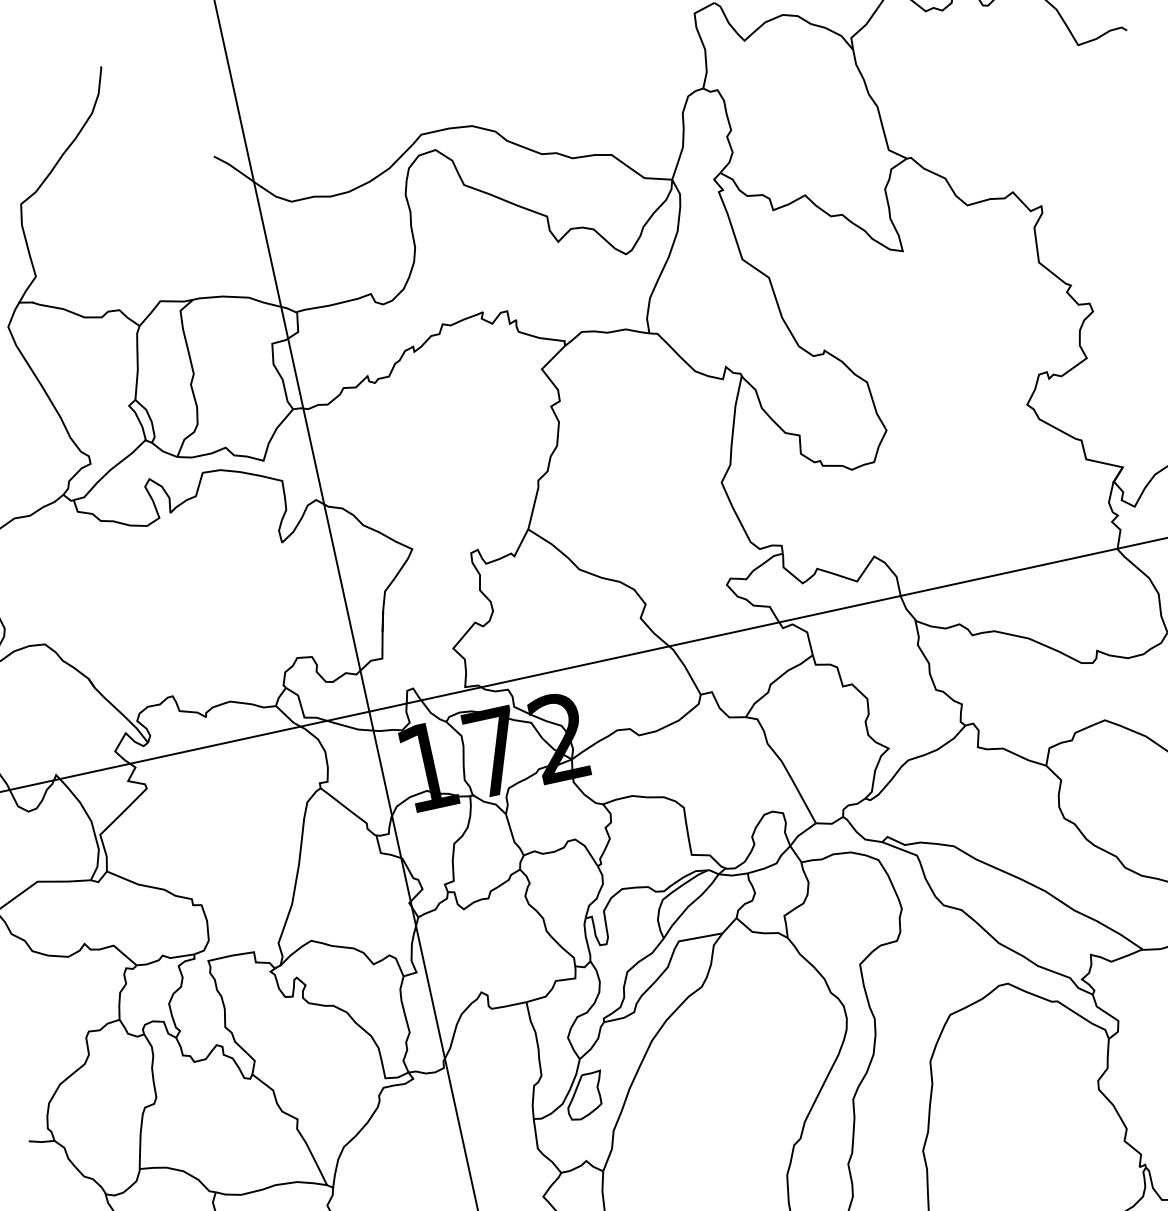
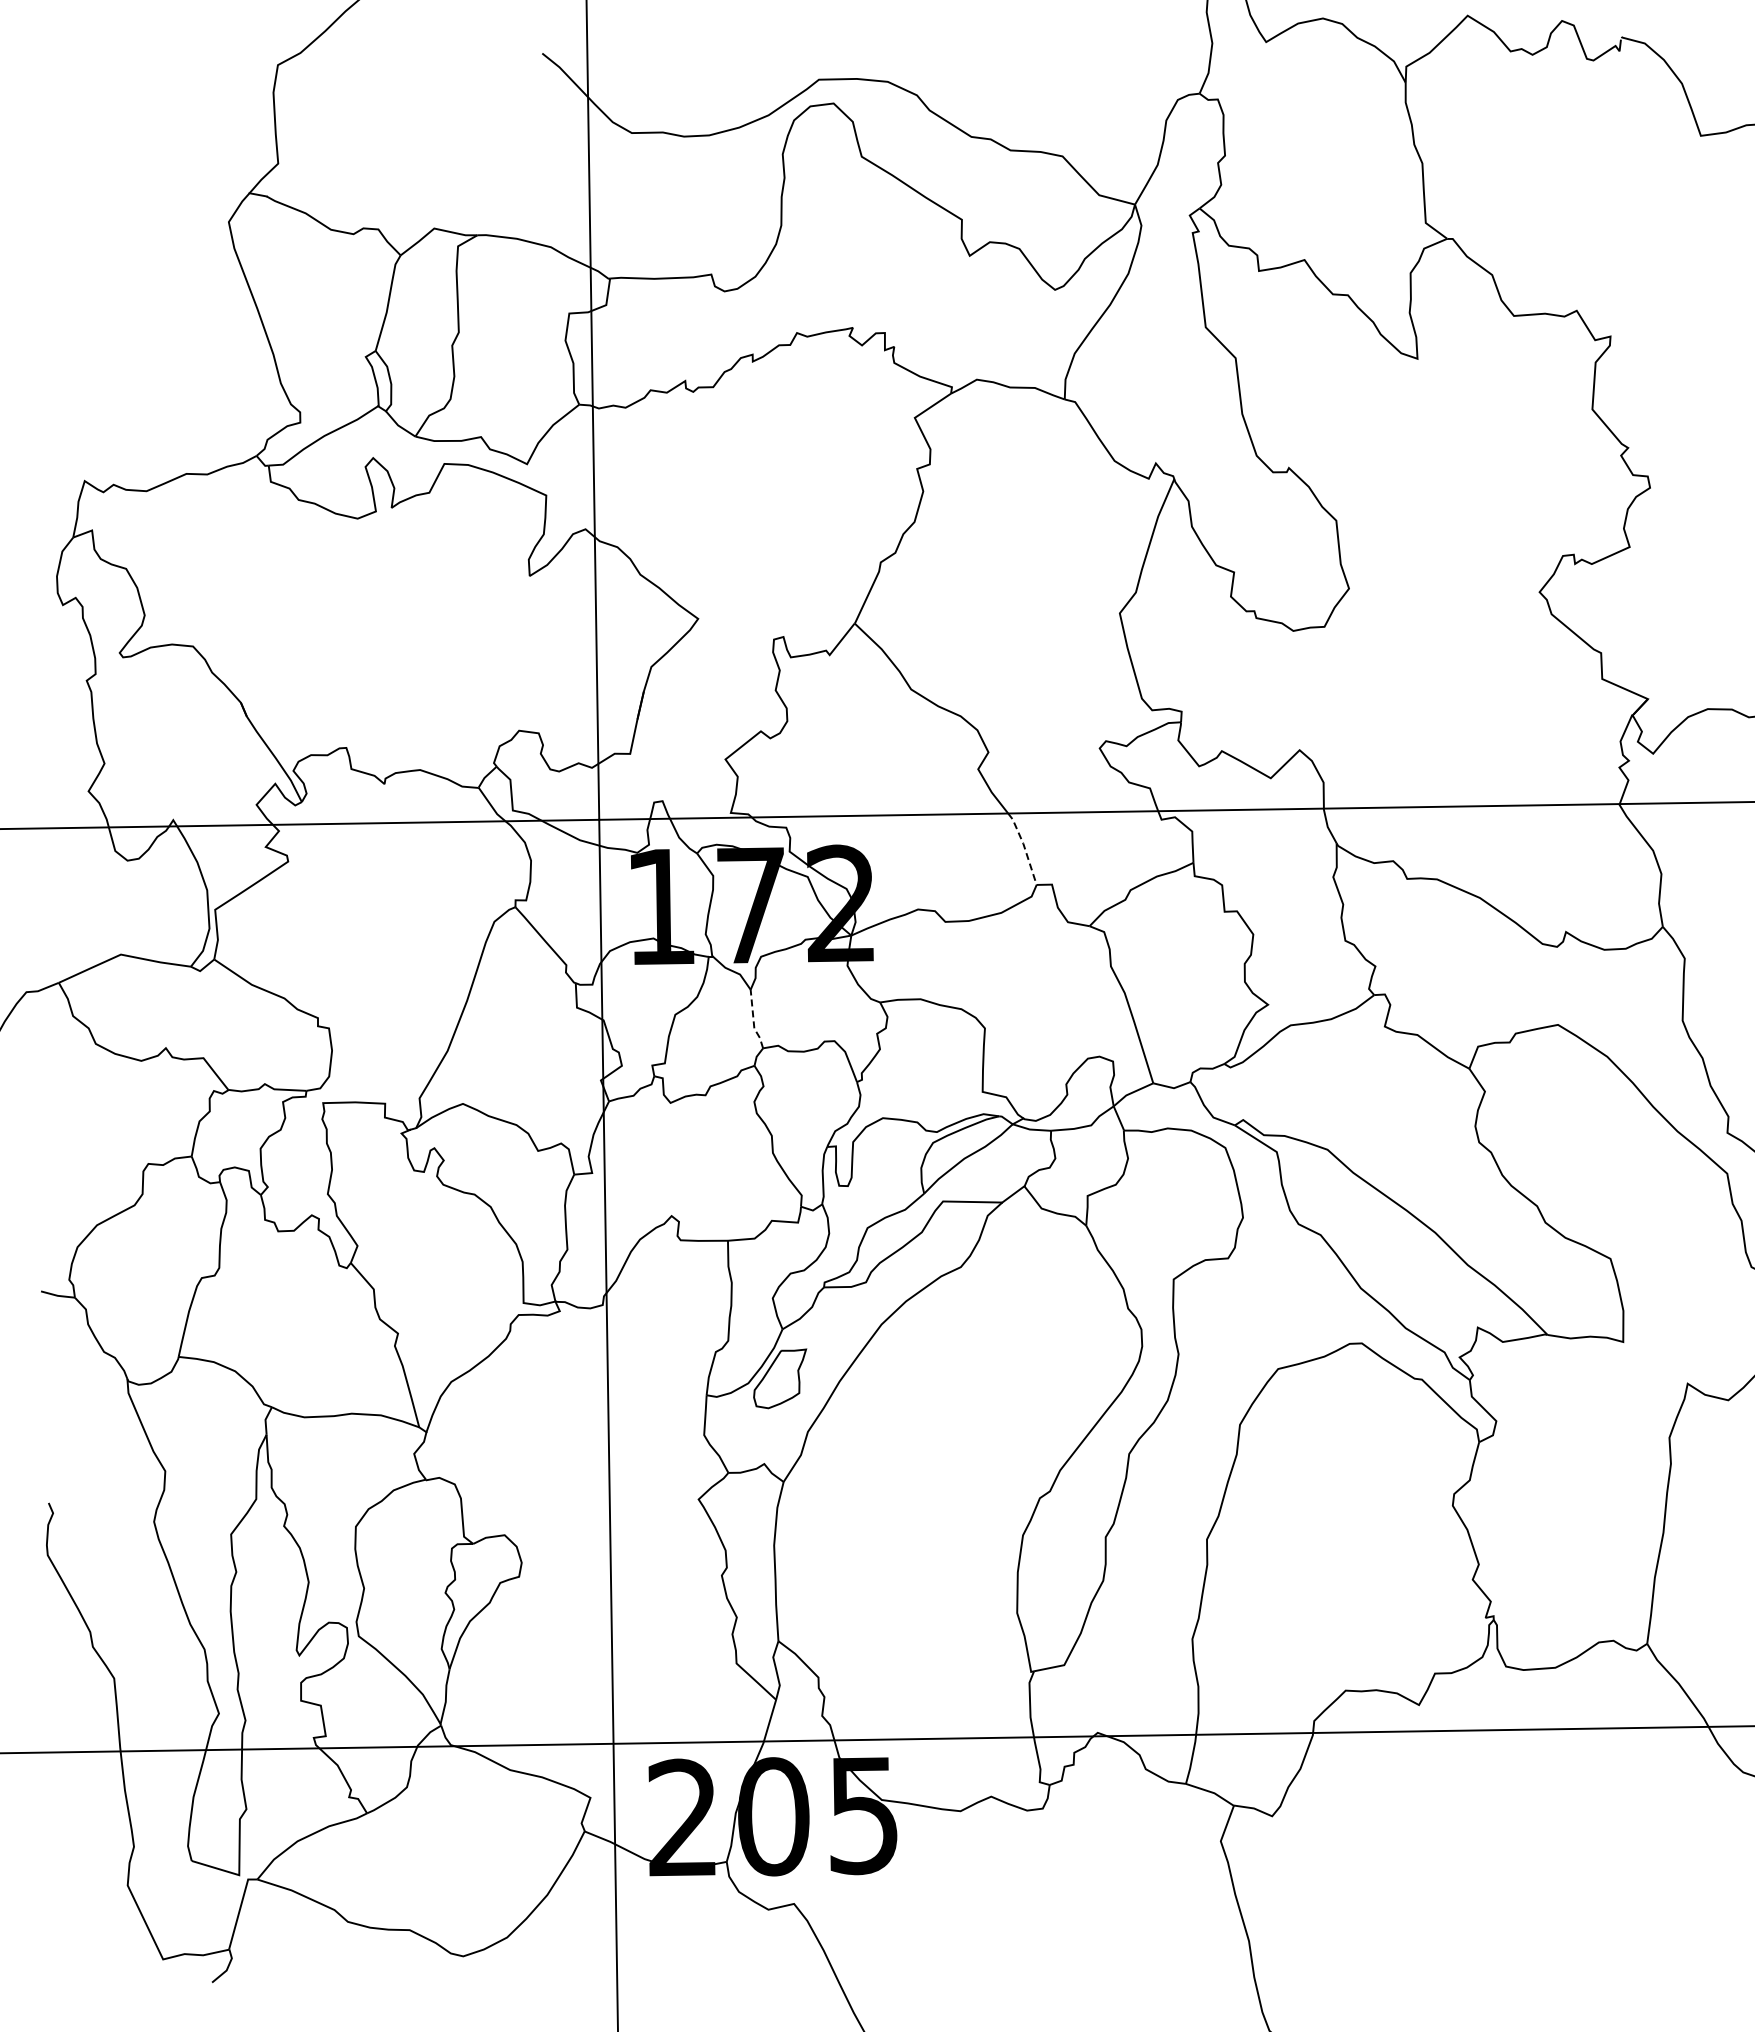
line: (686, 668) -> (1024, 847), solid -> dashed
line: (512, 836) -> (753, 1020), solid -> dashed

